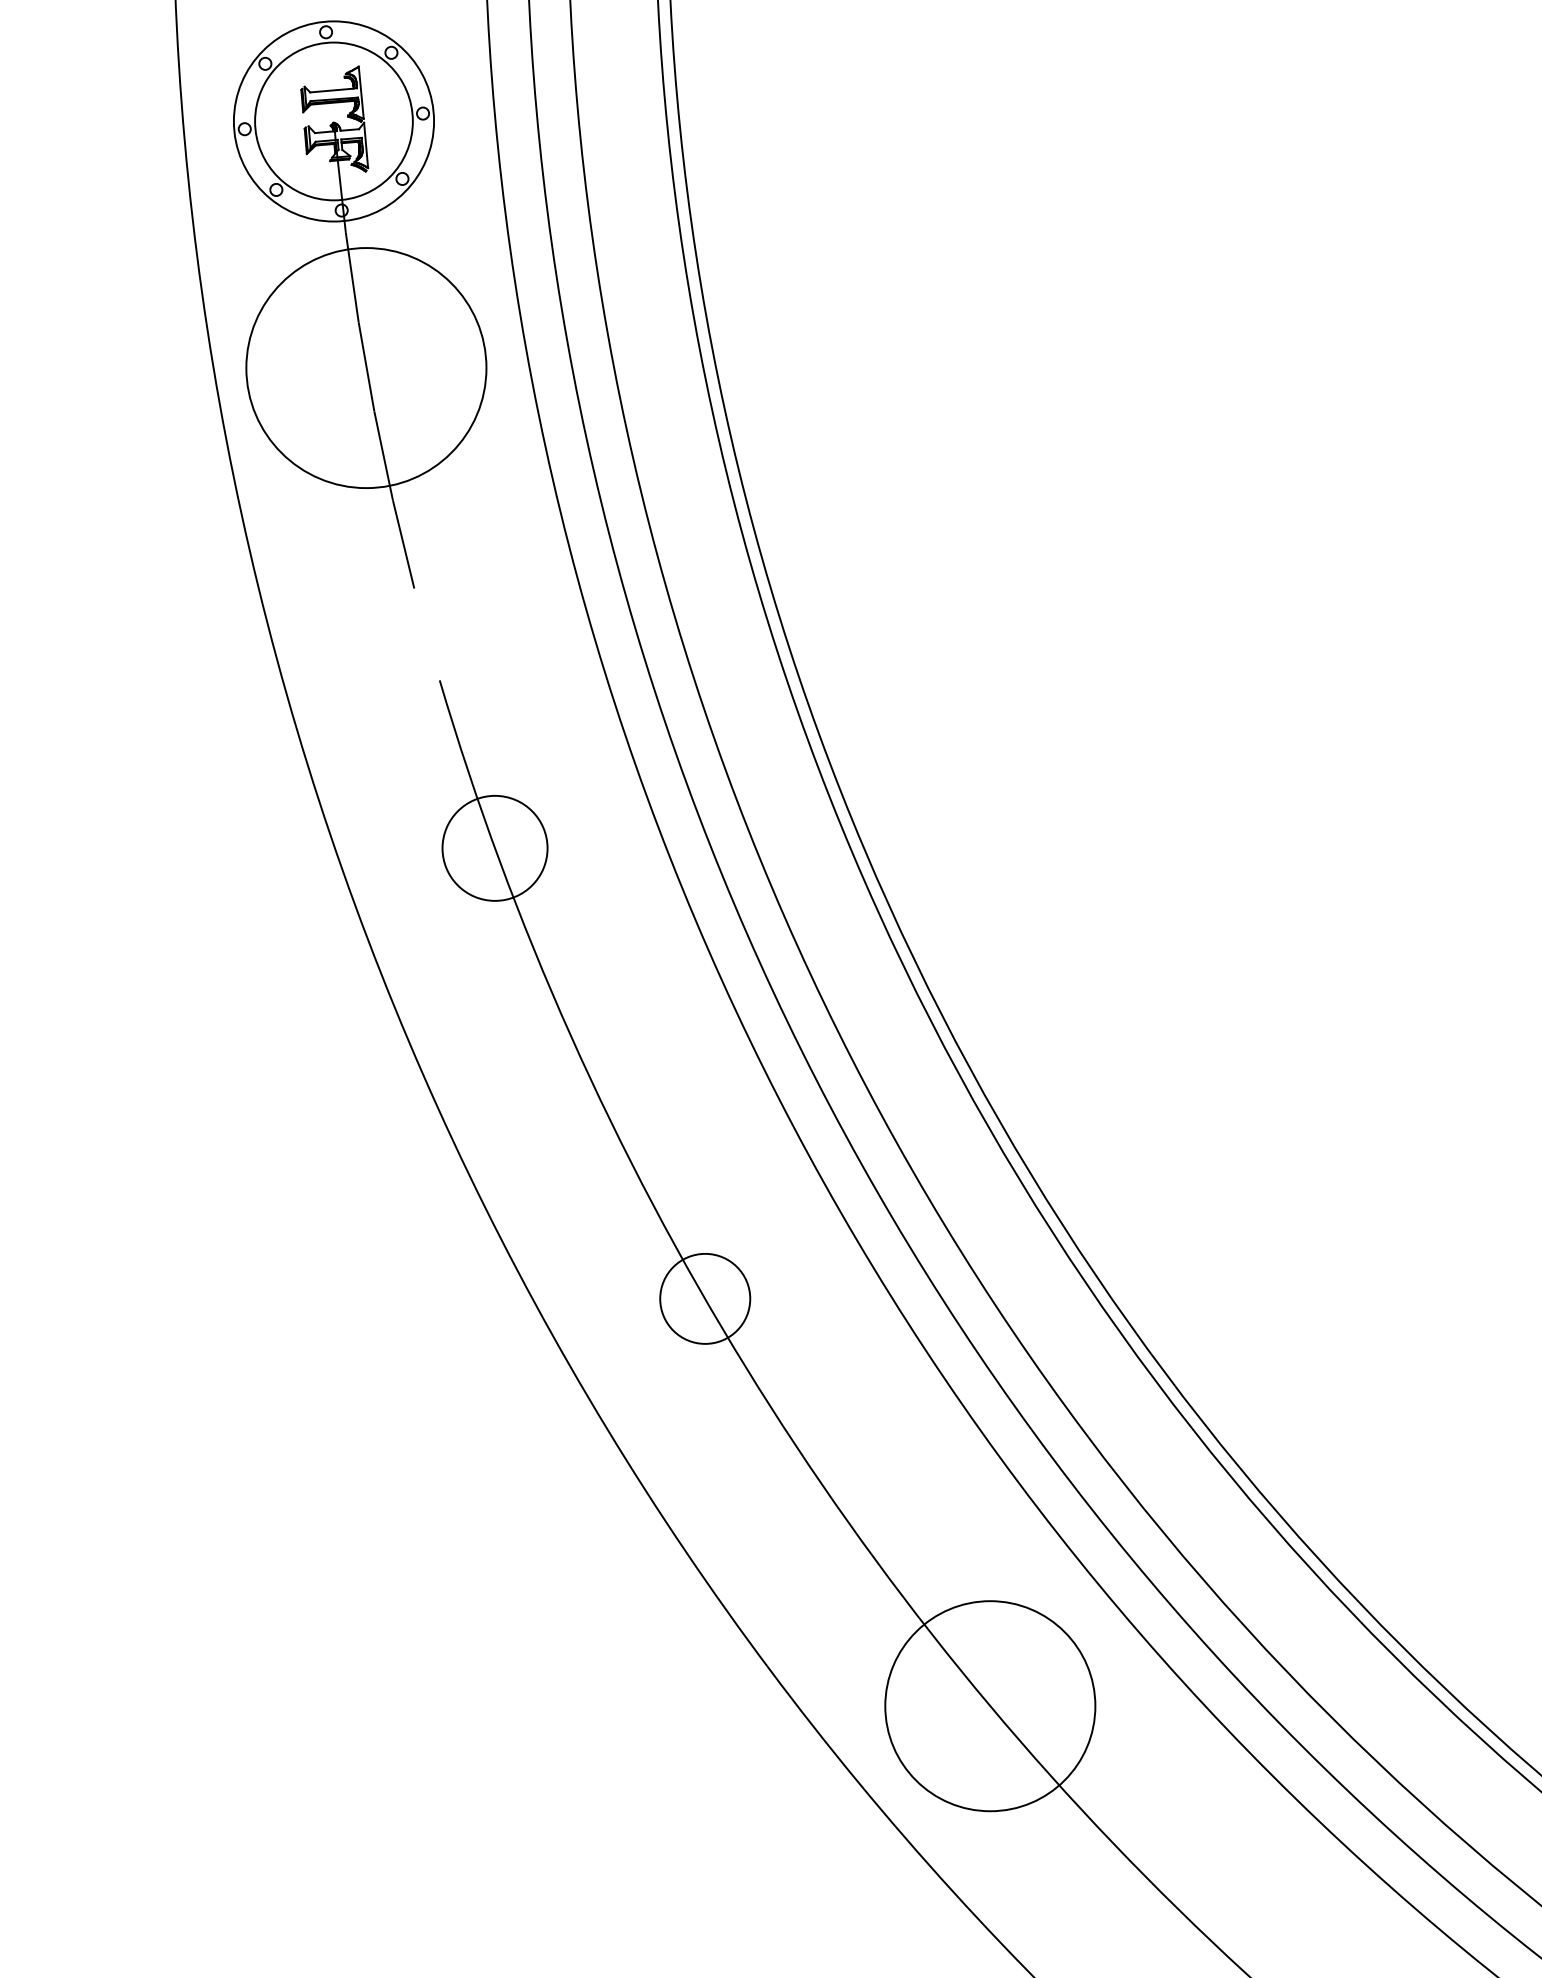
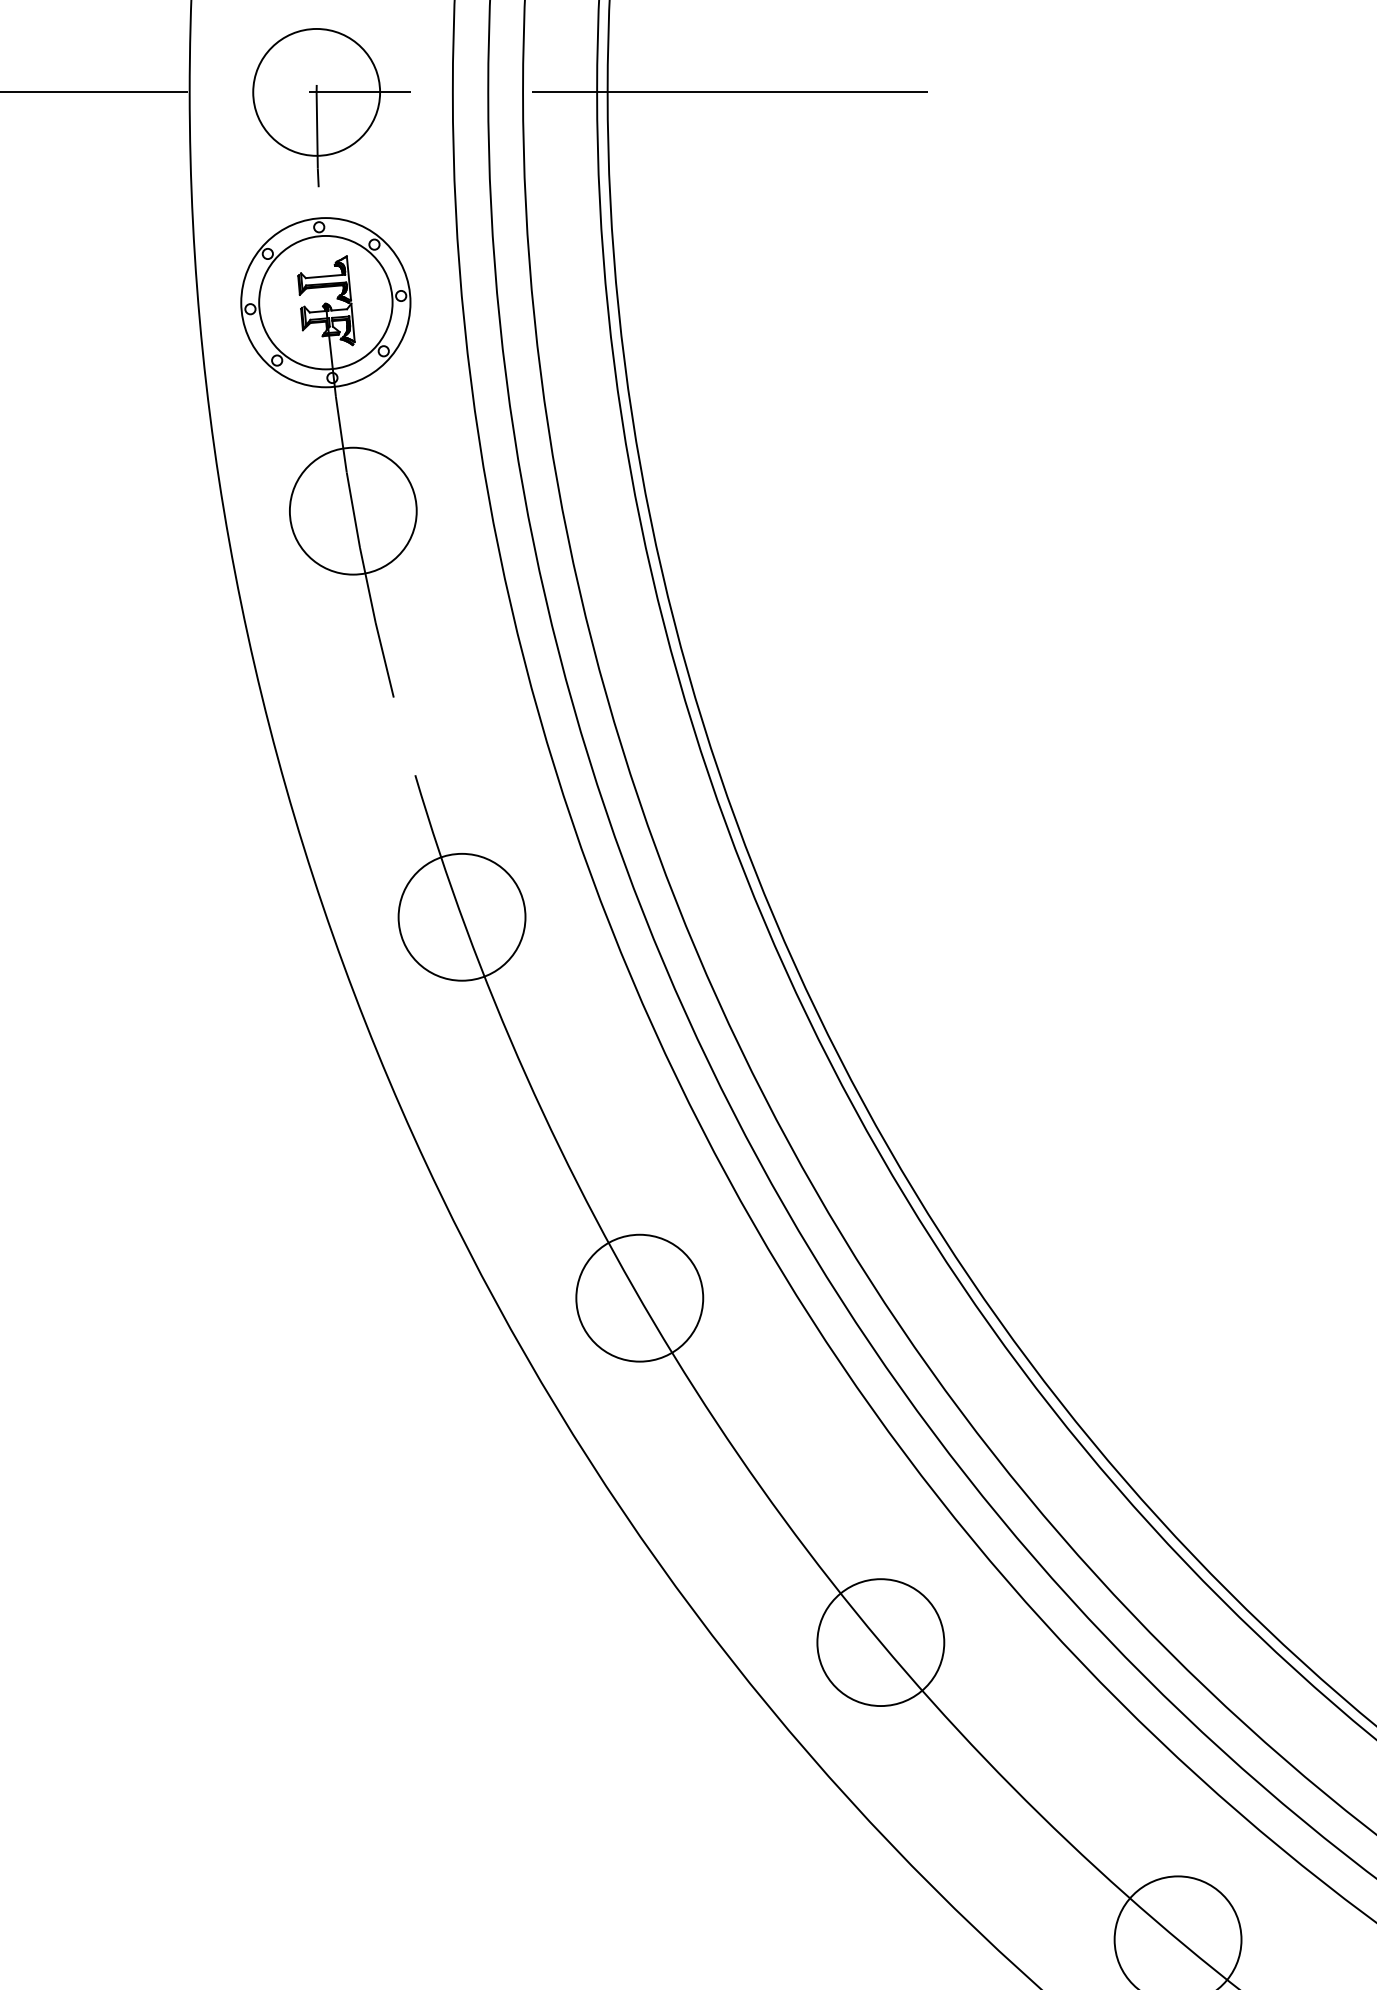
circle: (365, 367) -> (352, 510), size x0.62
circle: (494, 847) -> (461, 916), size x1.43
circle: (704, 1298) -> (639, 1297), size x1.67
circle: (989, 1706) -> (880, 1642), size x0.71

